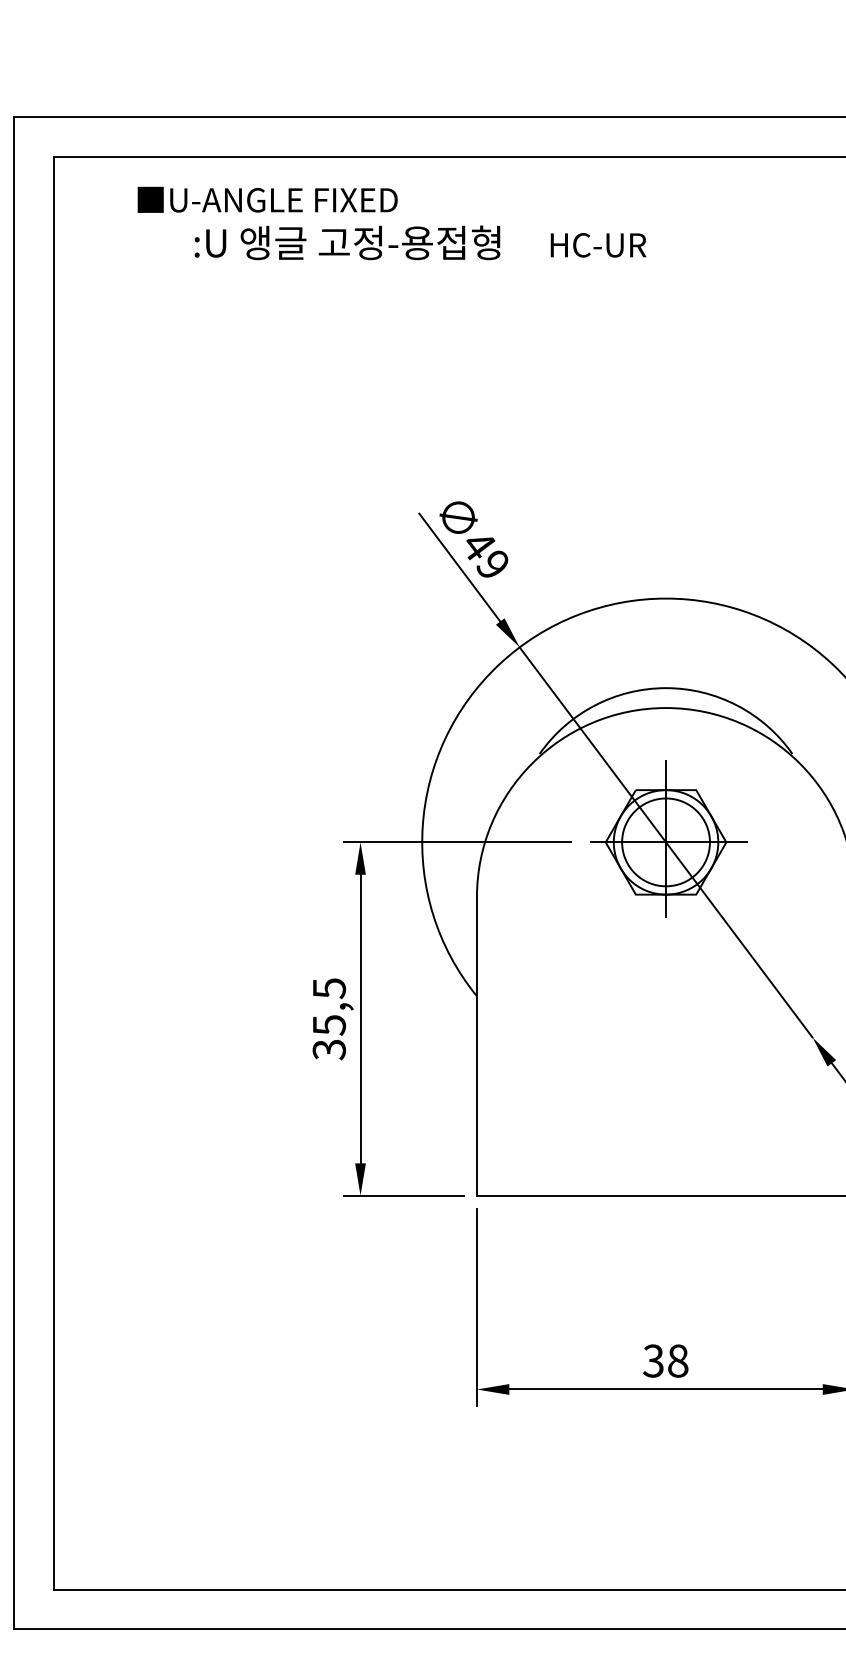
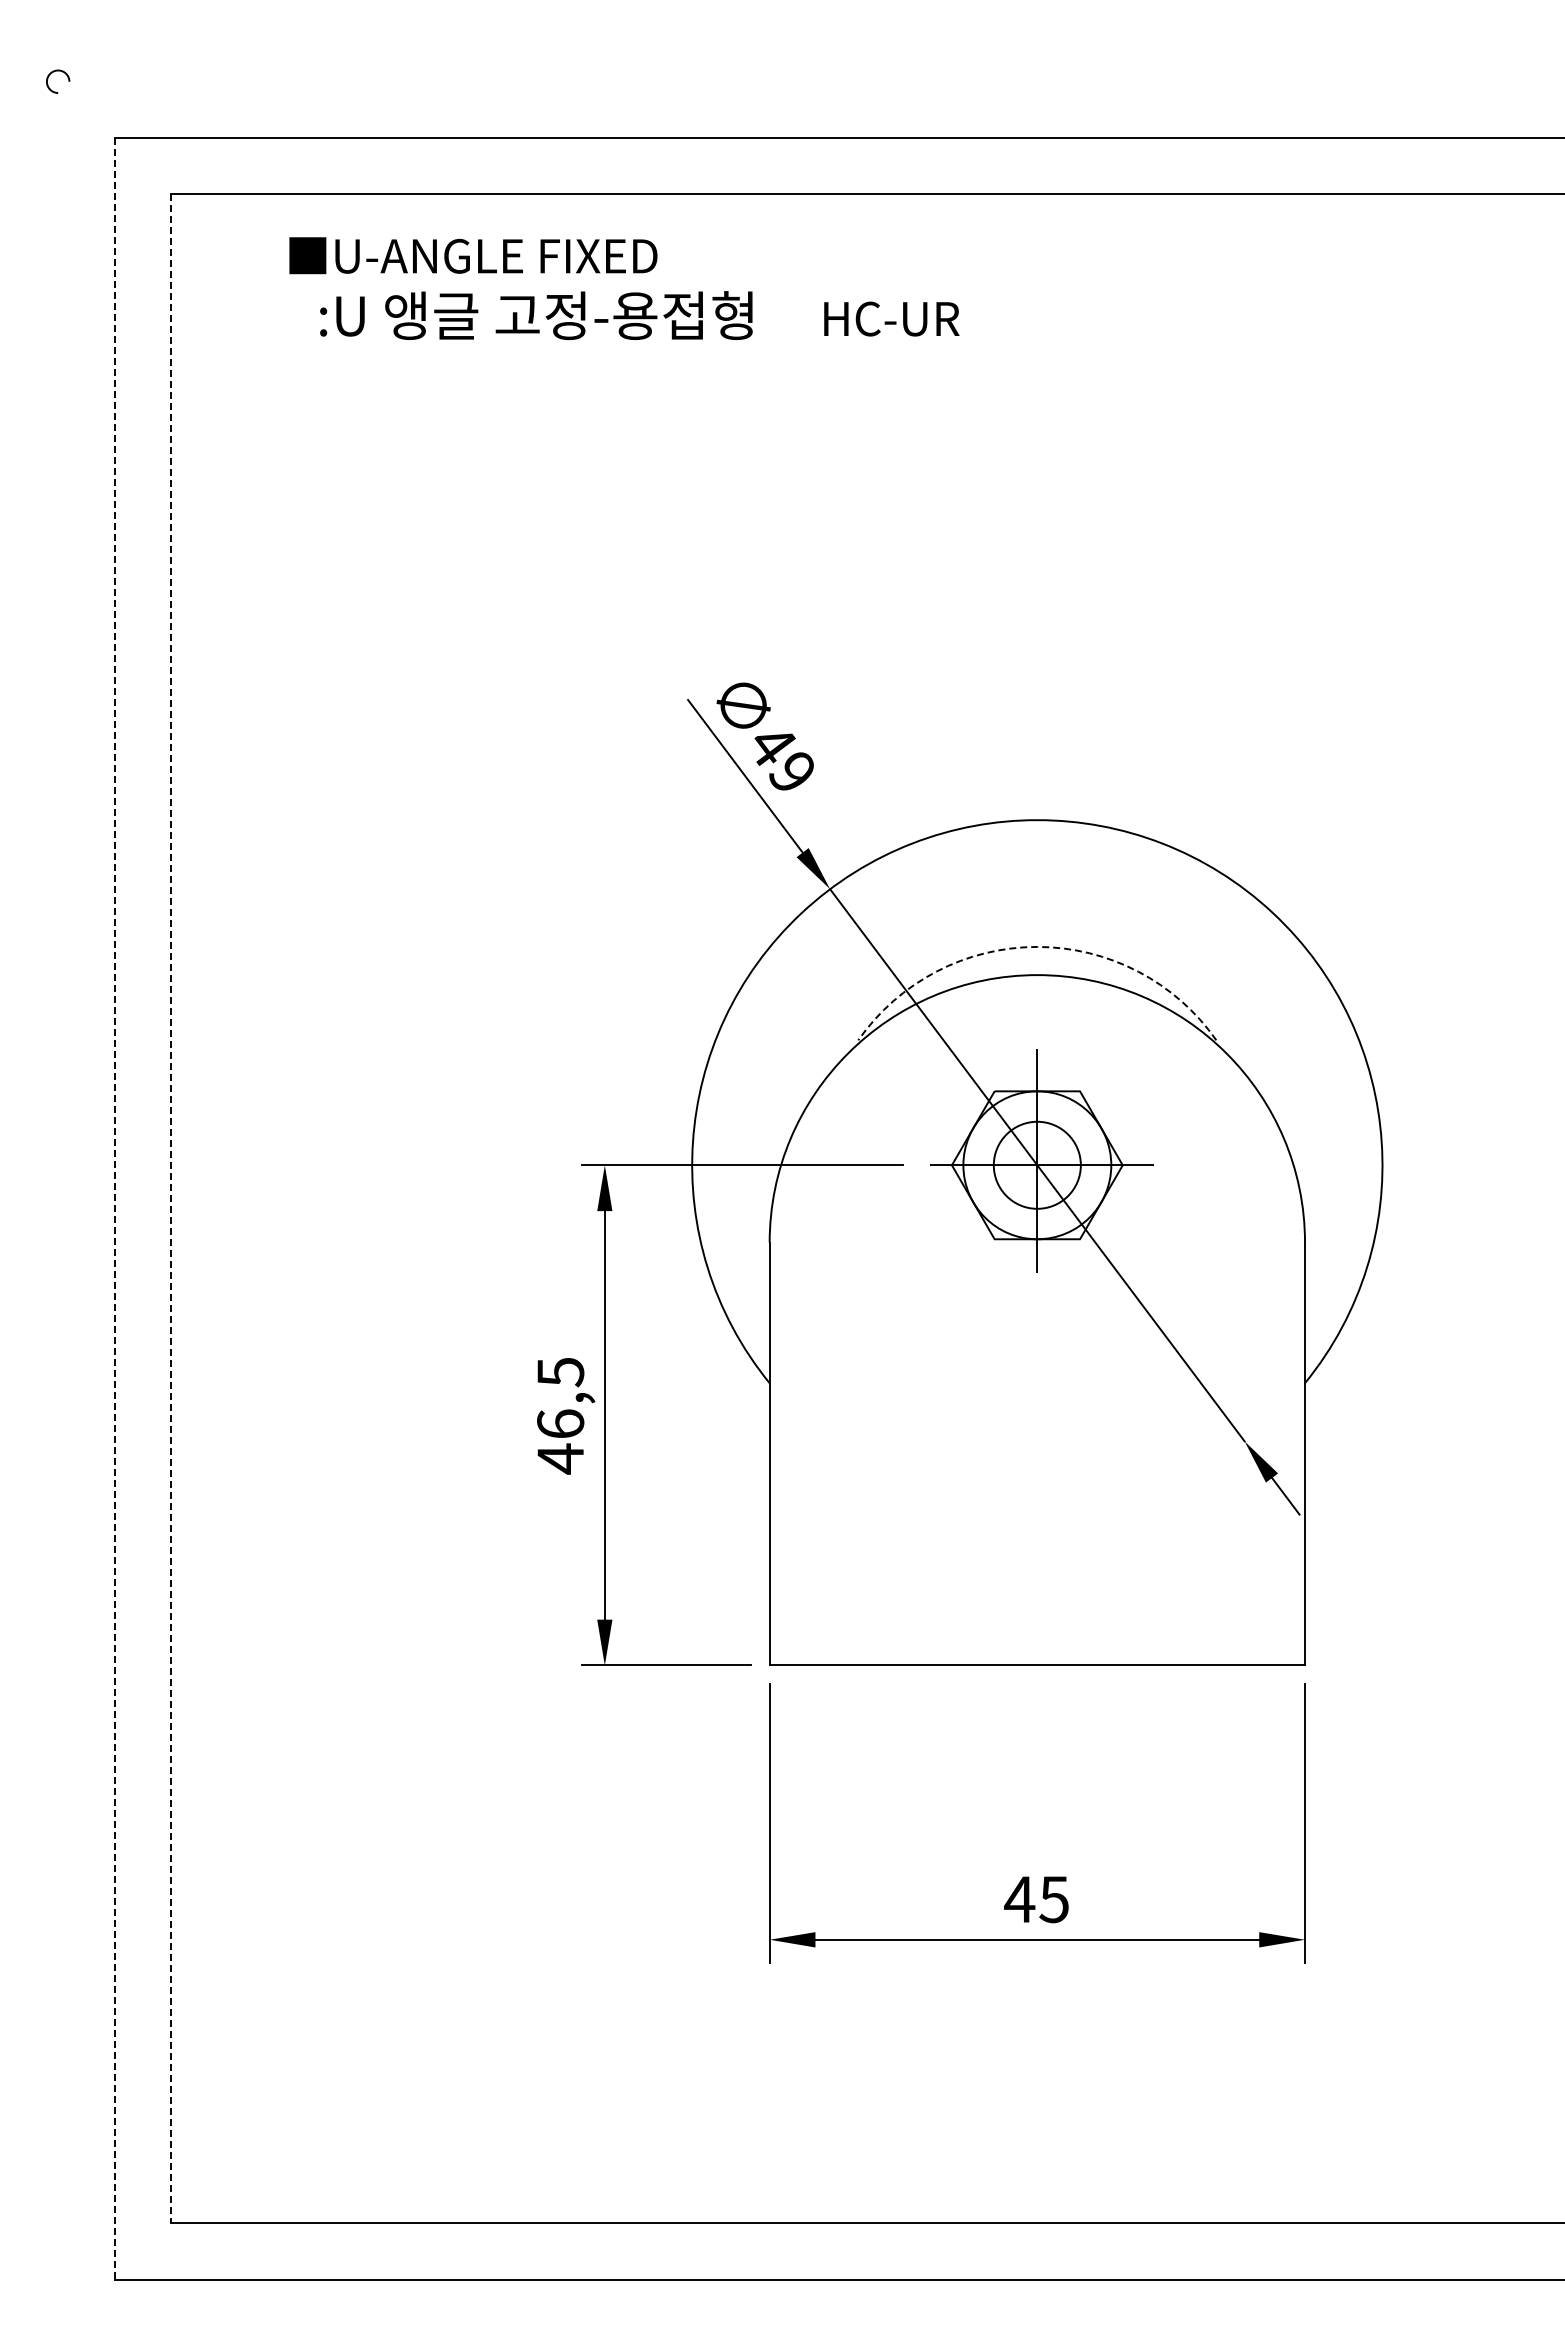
text: (420, 242) -> (639, 315), moved
arc: (666, 687) -> (1037, 946), solid -> dashed
circle: (666, 842) -> (1037, 1165), size x0.7
line: (14, 872) -> (114, 1208), solid -> dashed
line: (53, 873) -> (170, 1209), solid -> dashed
text: (329, 1037) -> (560, 1441), 35,5 -> 46,5
text: (665, 1361) -> (1036, 1899), 38 -> 45

